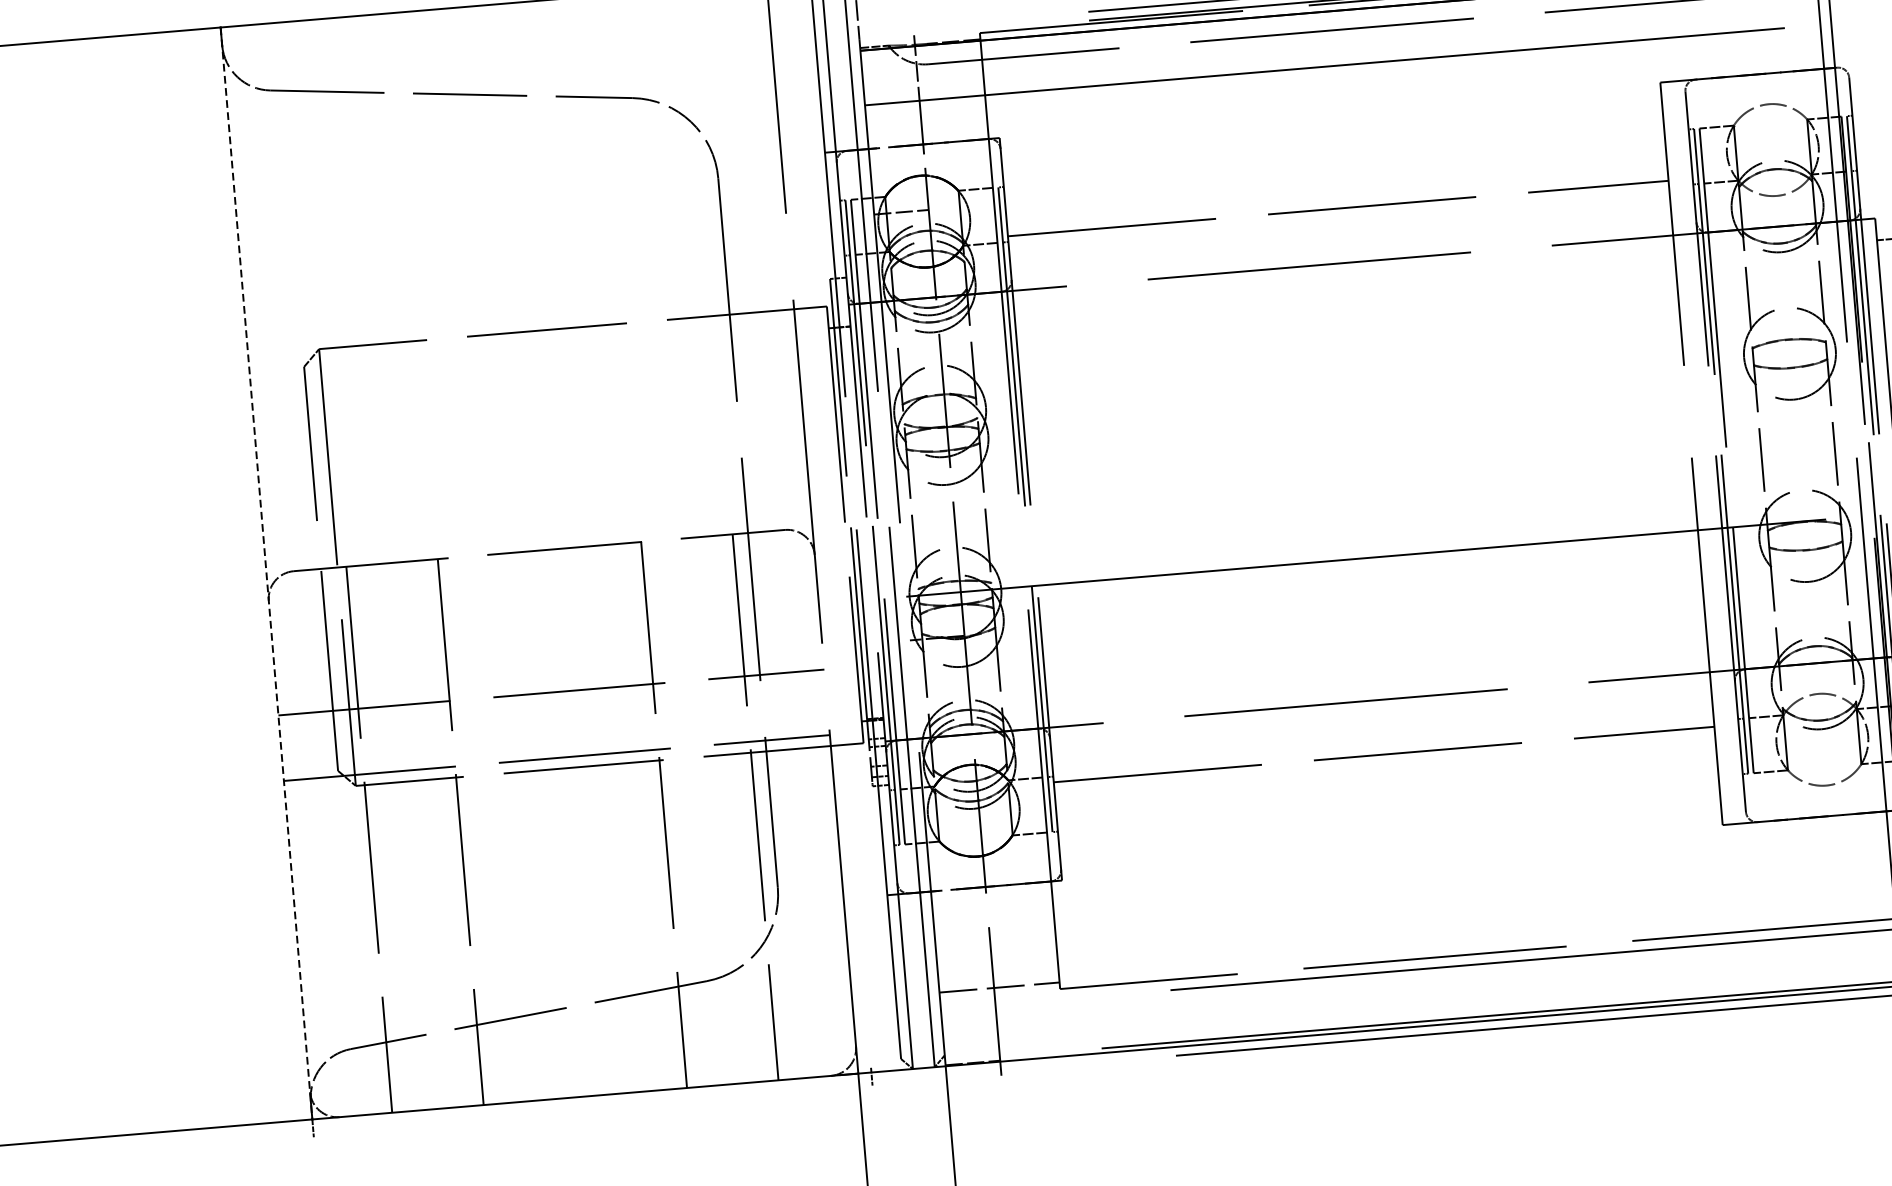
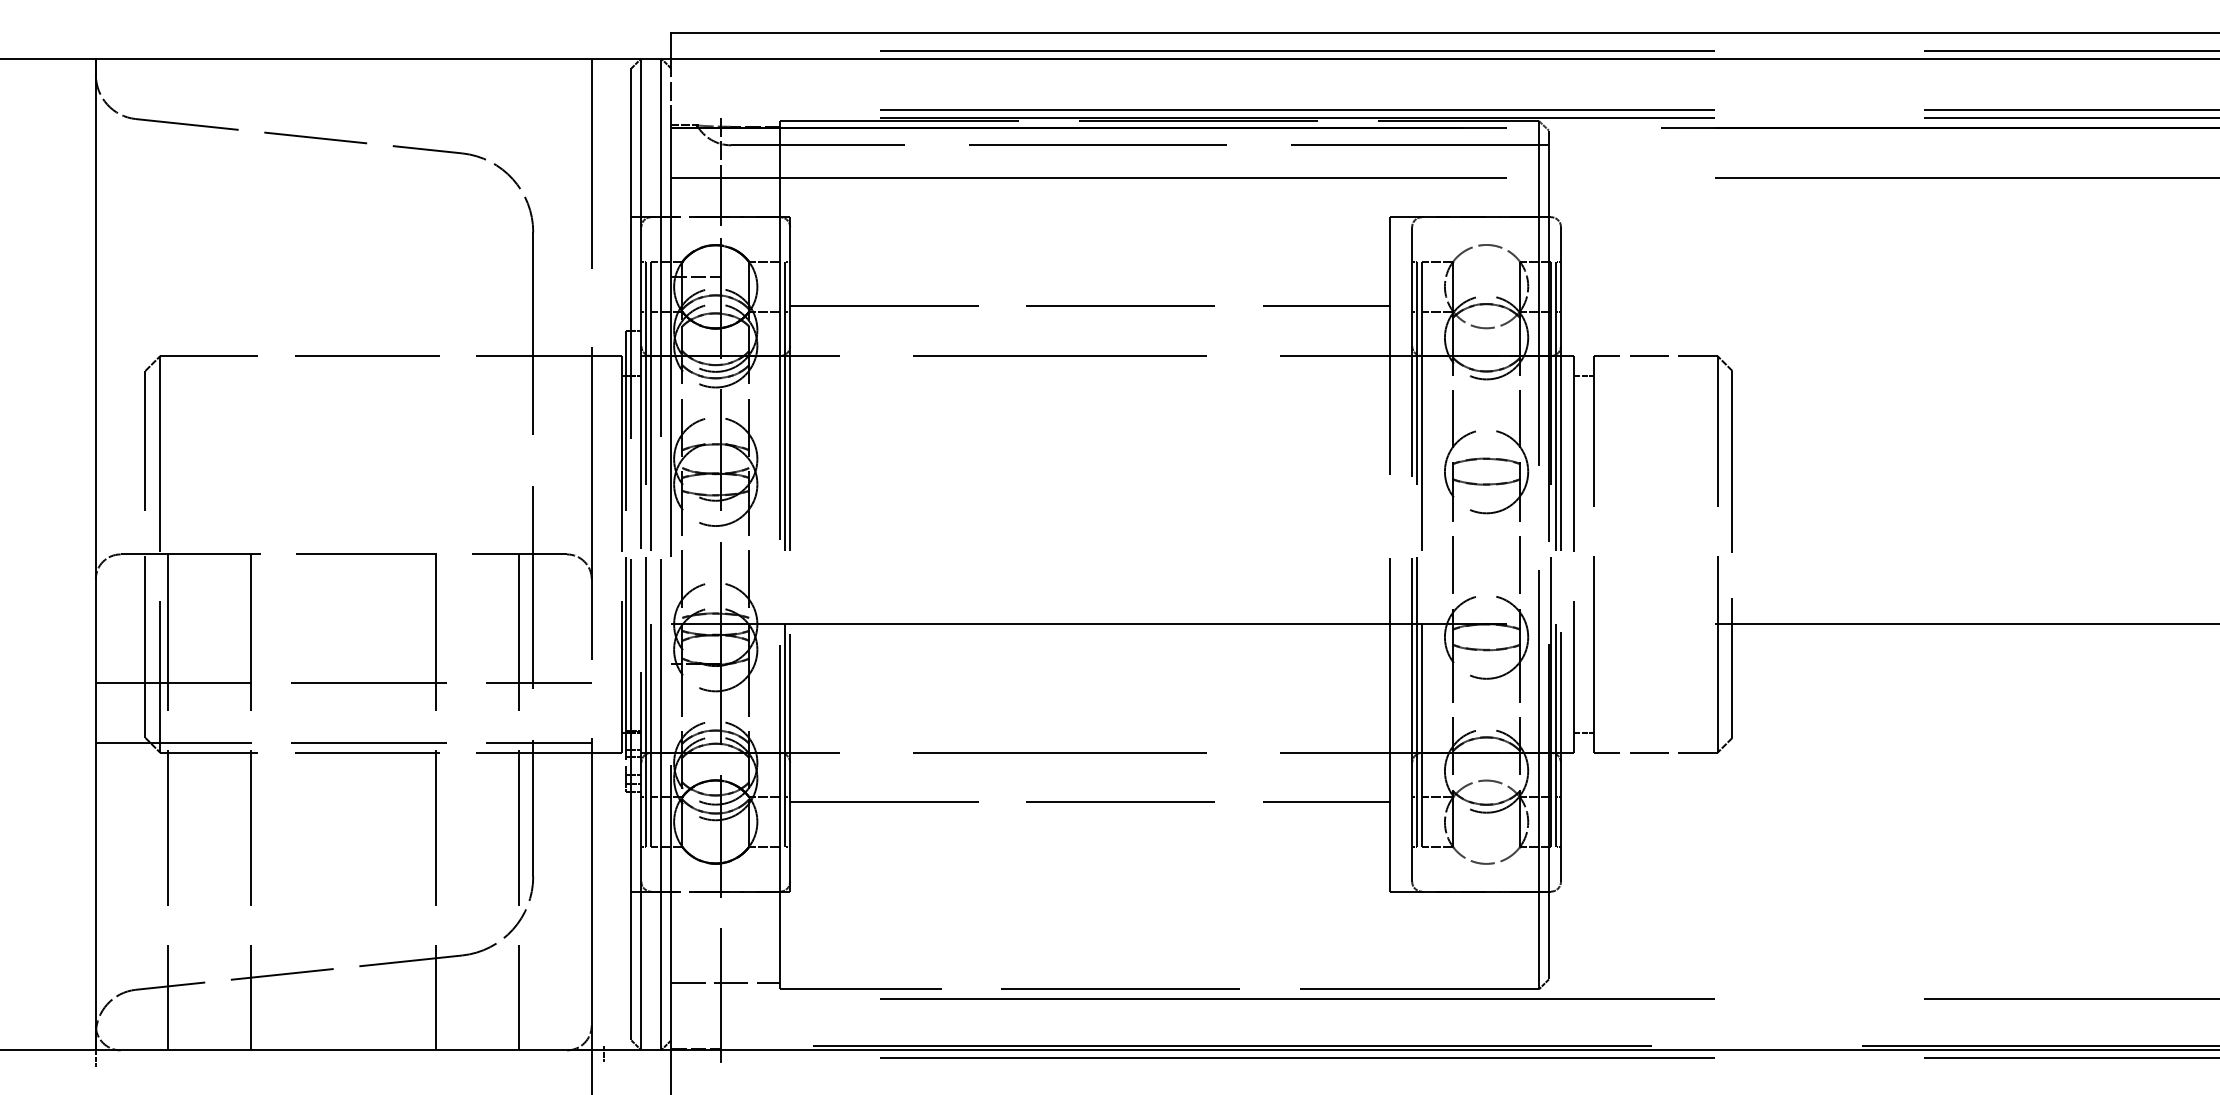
line: (266, 573) -> (95, 554), dashed -> solid

